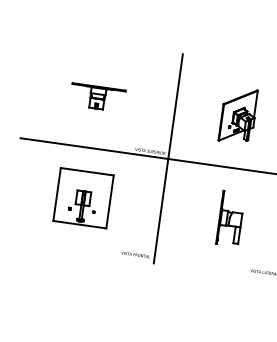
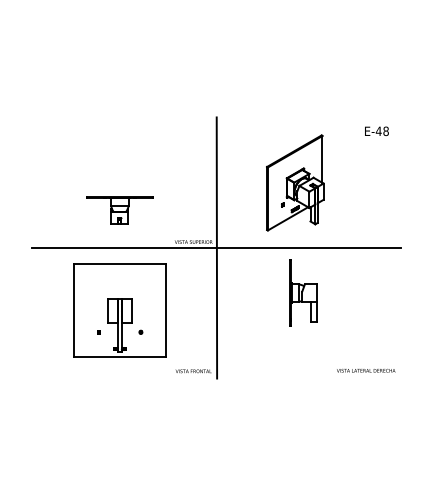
part: (97, 97) -> (119, 210), moved
part: (238, 115) -> (295, 182), size x1.4
part: (83, 197) -> (119, 310), size x1.4
part: (230, 218) -> (303, 292), moved

